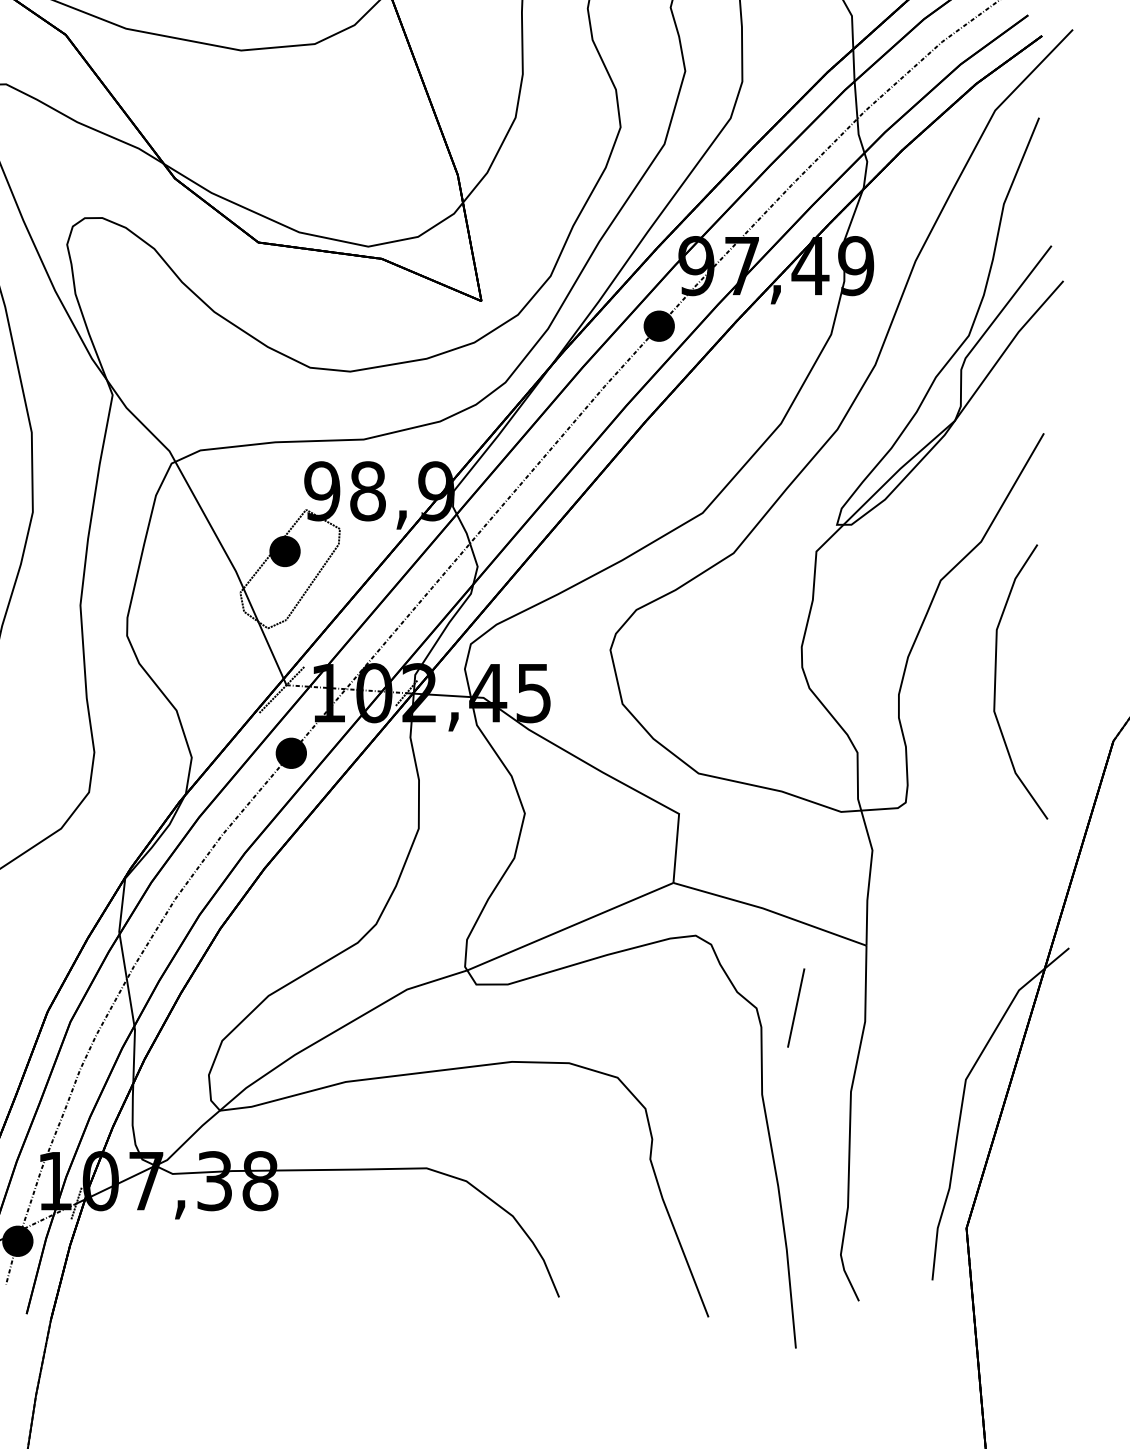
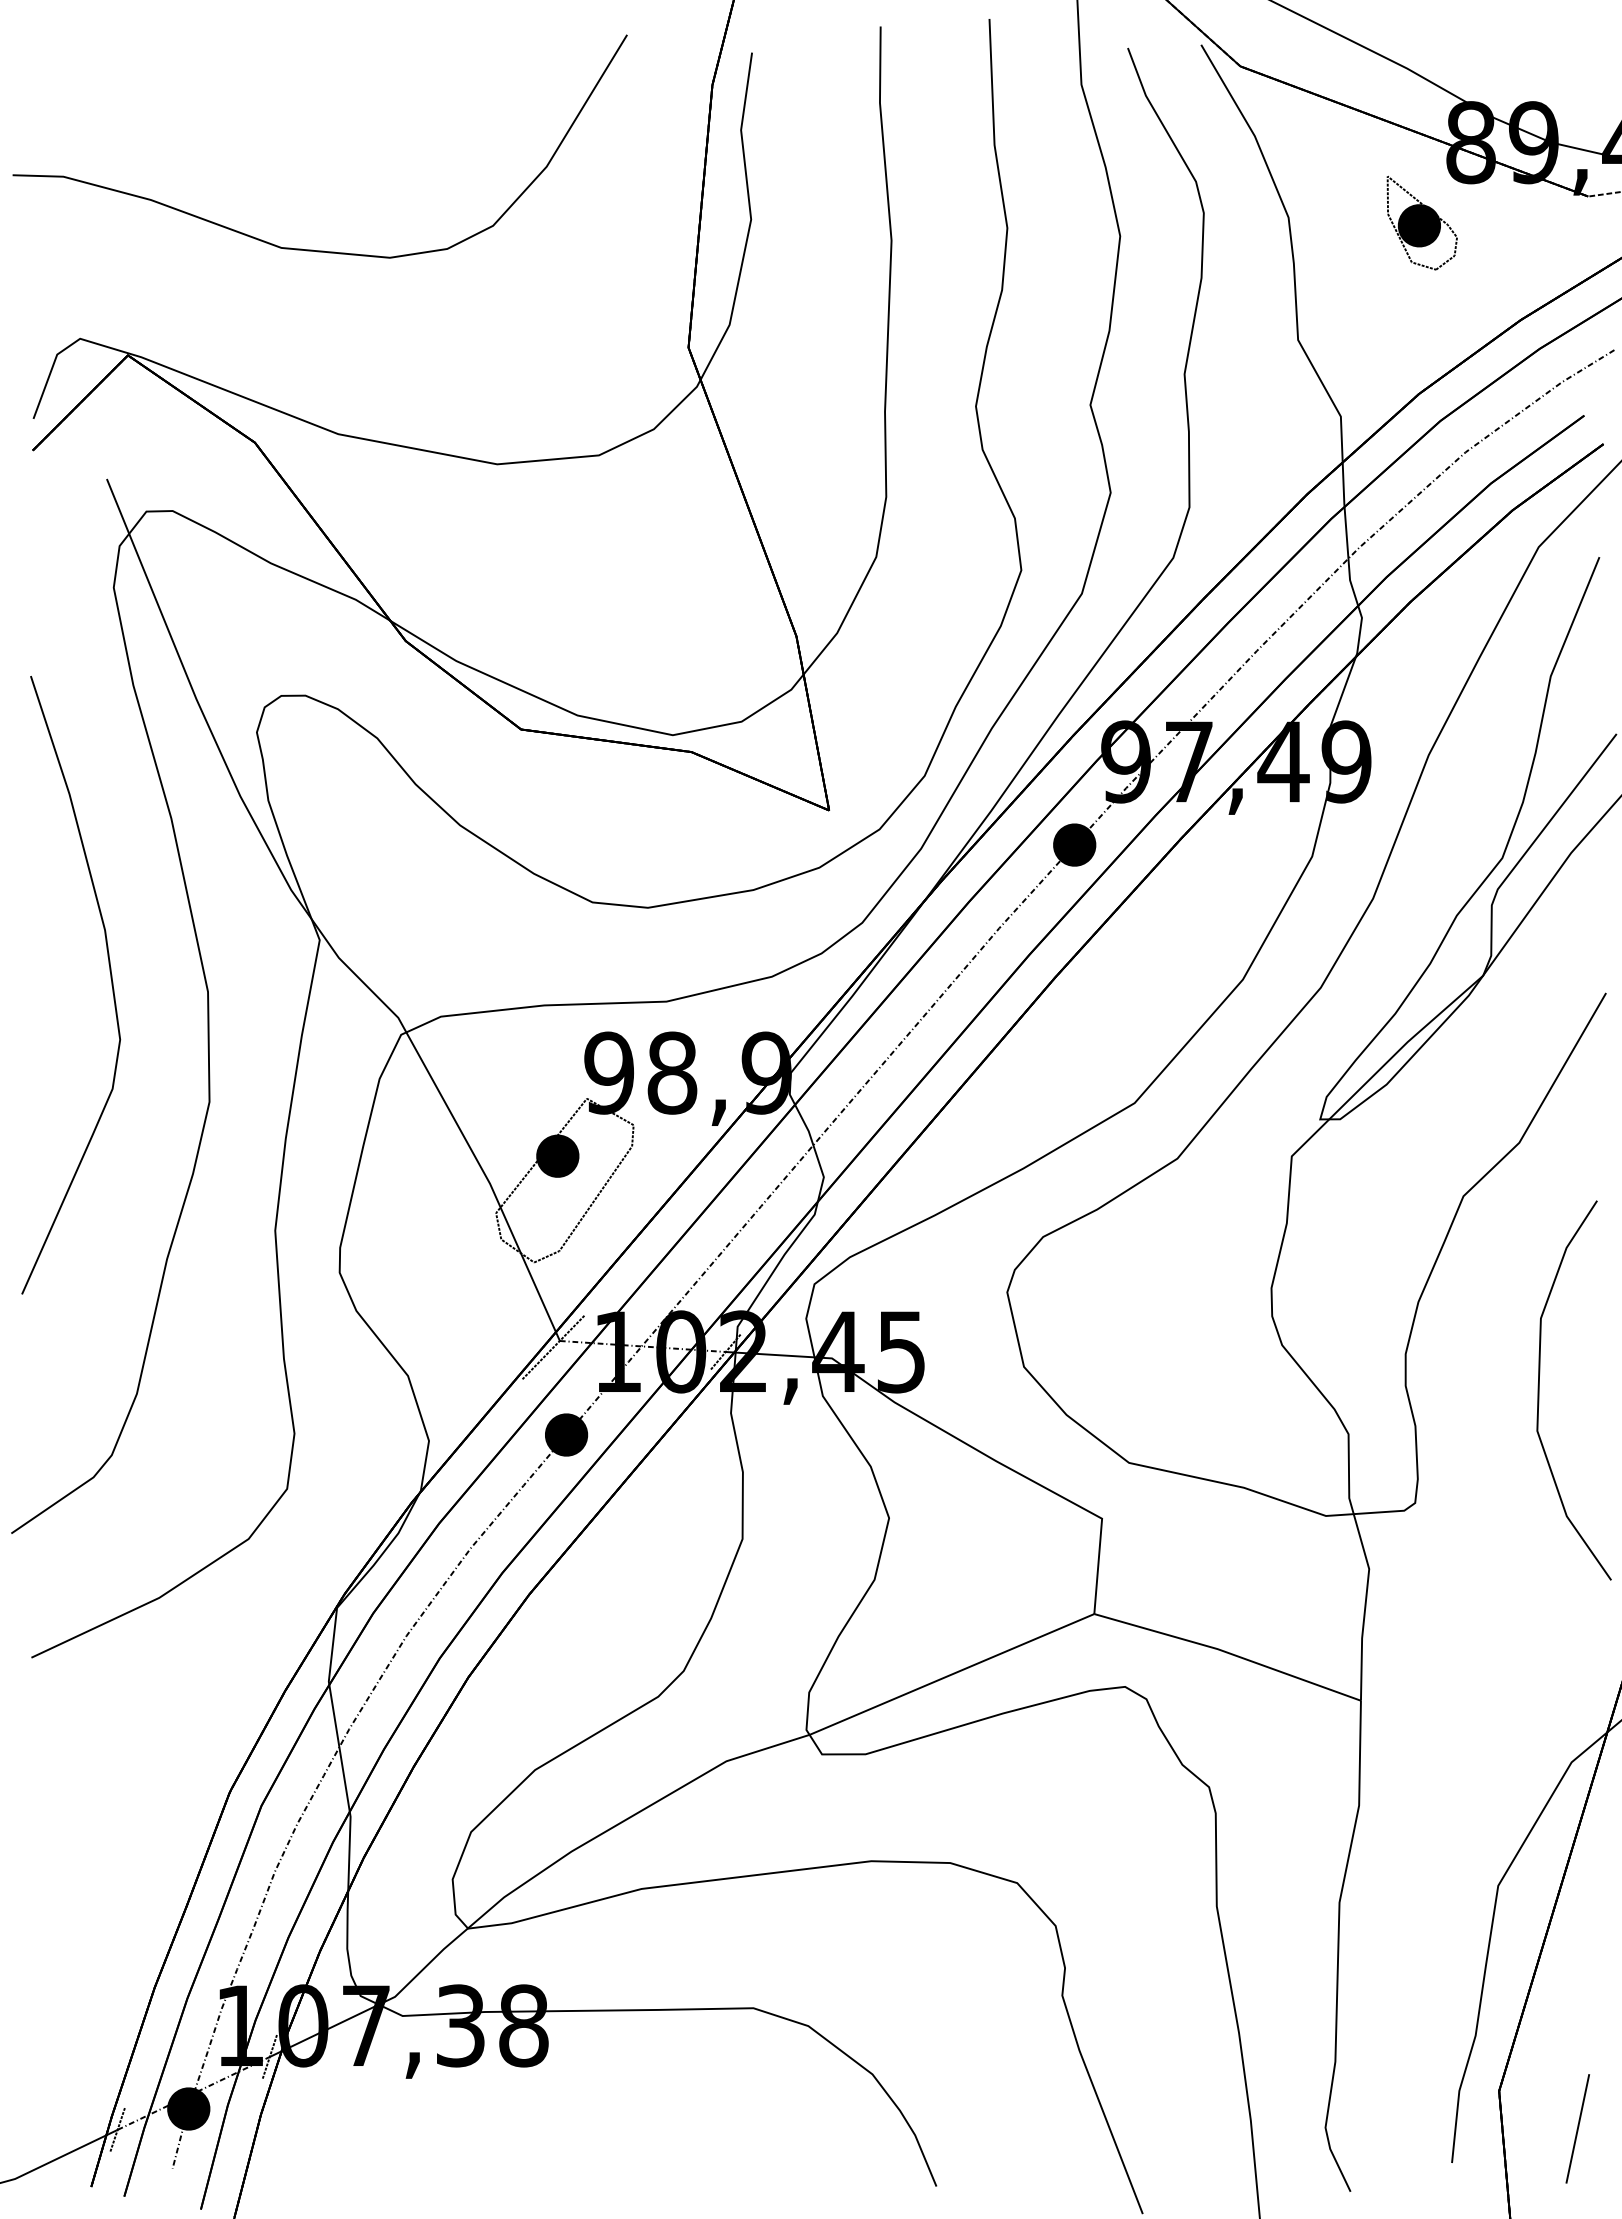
curve: (995, 682) -> (1539, 1390), moved
line: (795, 1007) -> (1577, 2128), moved

